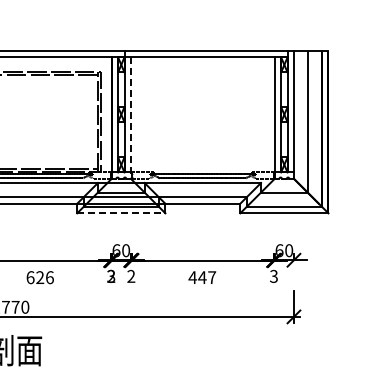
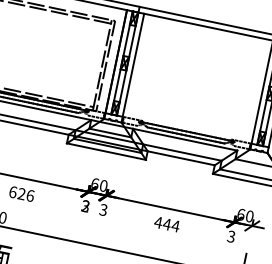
line: (130, 118) -> (132, 68), dashed -> solid
line: (121, 213) -> (106, 151), dashed -> solid
text: (131, 276) -> (103, 210), 2 -> 3
text: (211, 277) -> (175, 225), 447 -> 444

